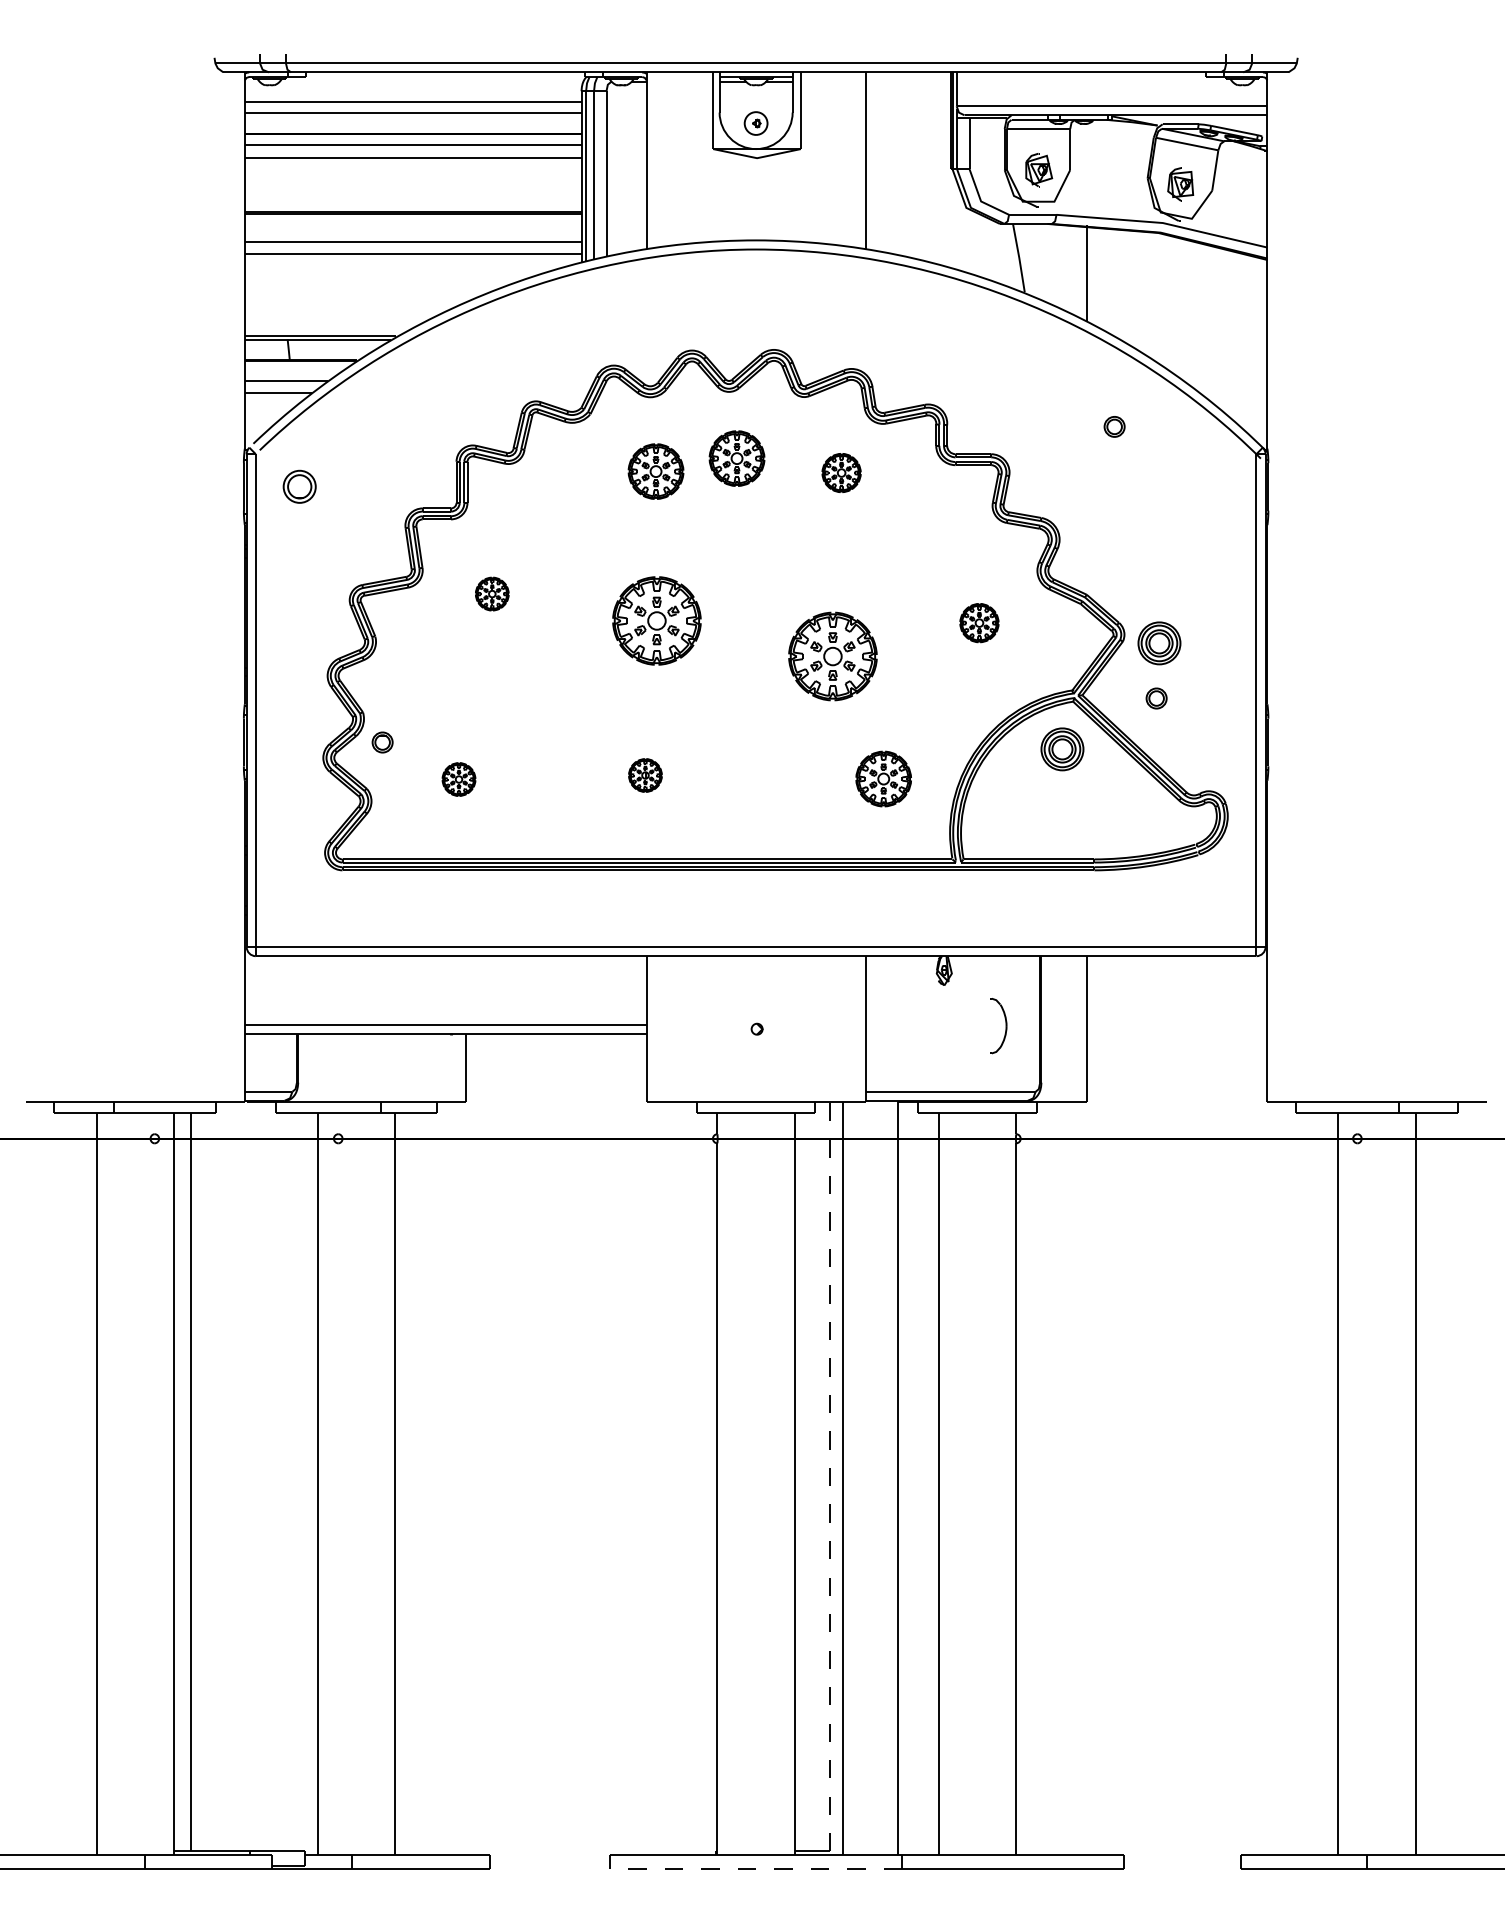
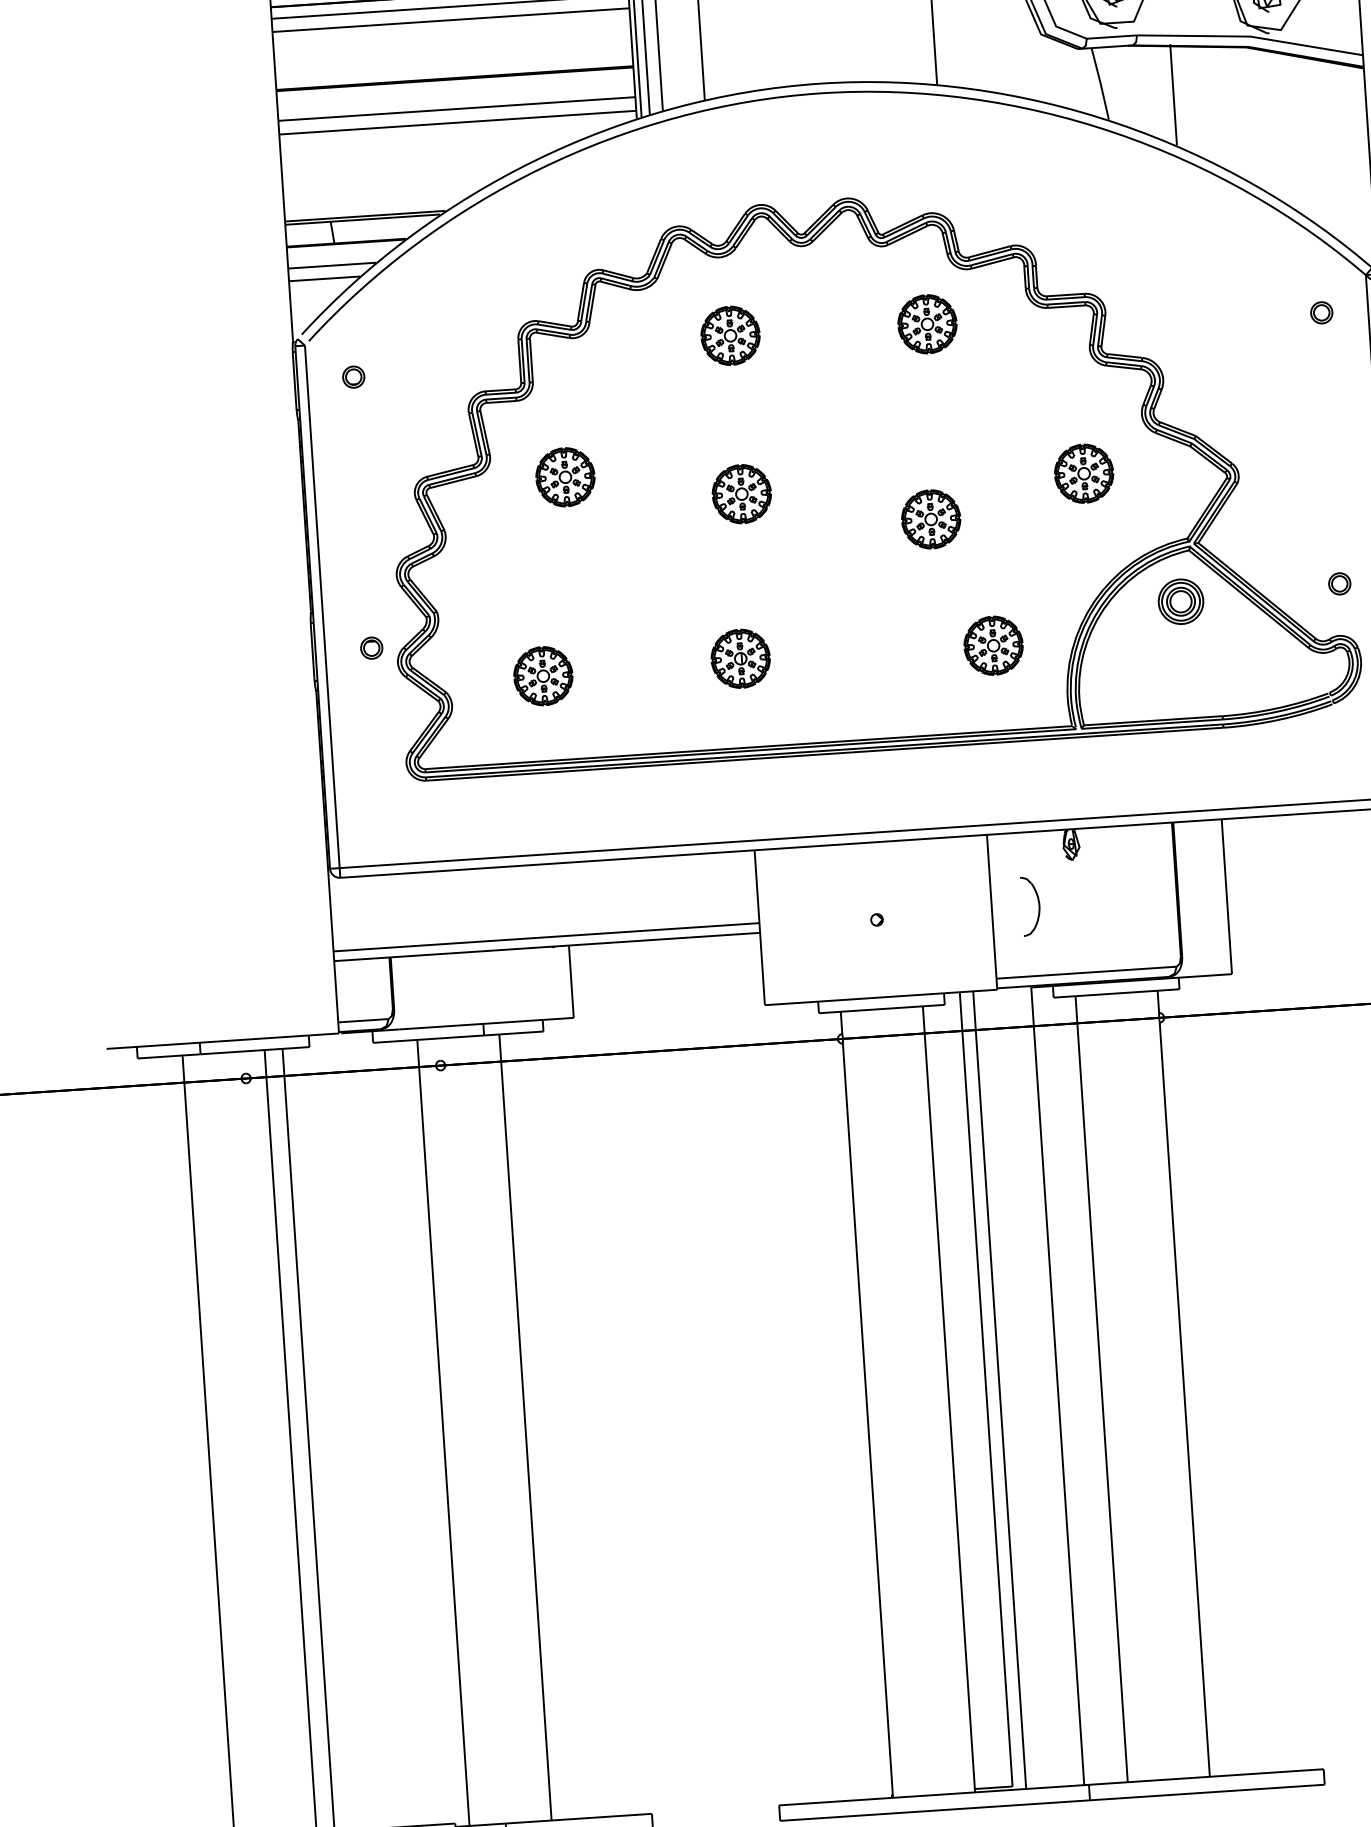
part: (1114, 426) -> (1321, 312), moved
part: (736, 458) -> (814, 316), removed
part: (841, 472) -> (927, 323), size x1.43
part: (299, 486) -> (353, 376), size x0.62
part: (492, 593) -> (565, 476), size x1.67
part: (656, 620) -> (741, 493), size x0.62
part: (979, 622) -> (1084, 473), size x1.43
part: (1159, 643) -> (1276, 482), removed
part: (832, 656) -> (930, 519), size x0.62
part: (1156, 698) -> (1339, 583), moved
part: (382, 742) -> (371, 648), moved
part: (645, 775) -> (740, 658), size x1.67
part: (458, 779) -> (542, 676), size x1.67
part: (1005, 1026) -> (1038, 906), moved
line: (830, 1476) -> (986, 1389), dashed -> solid
line: (755, 1869) -> (934, 1810), dashed -> solid

